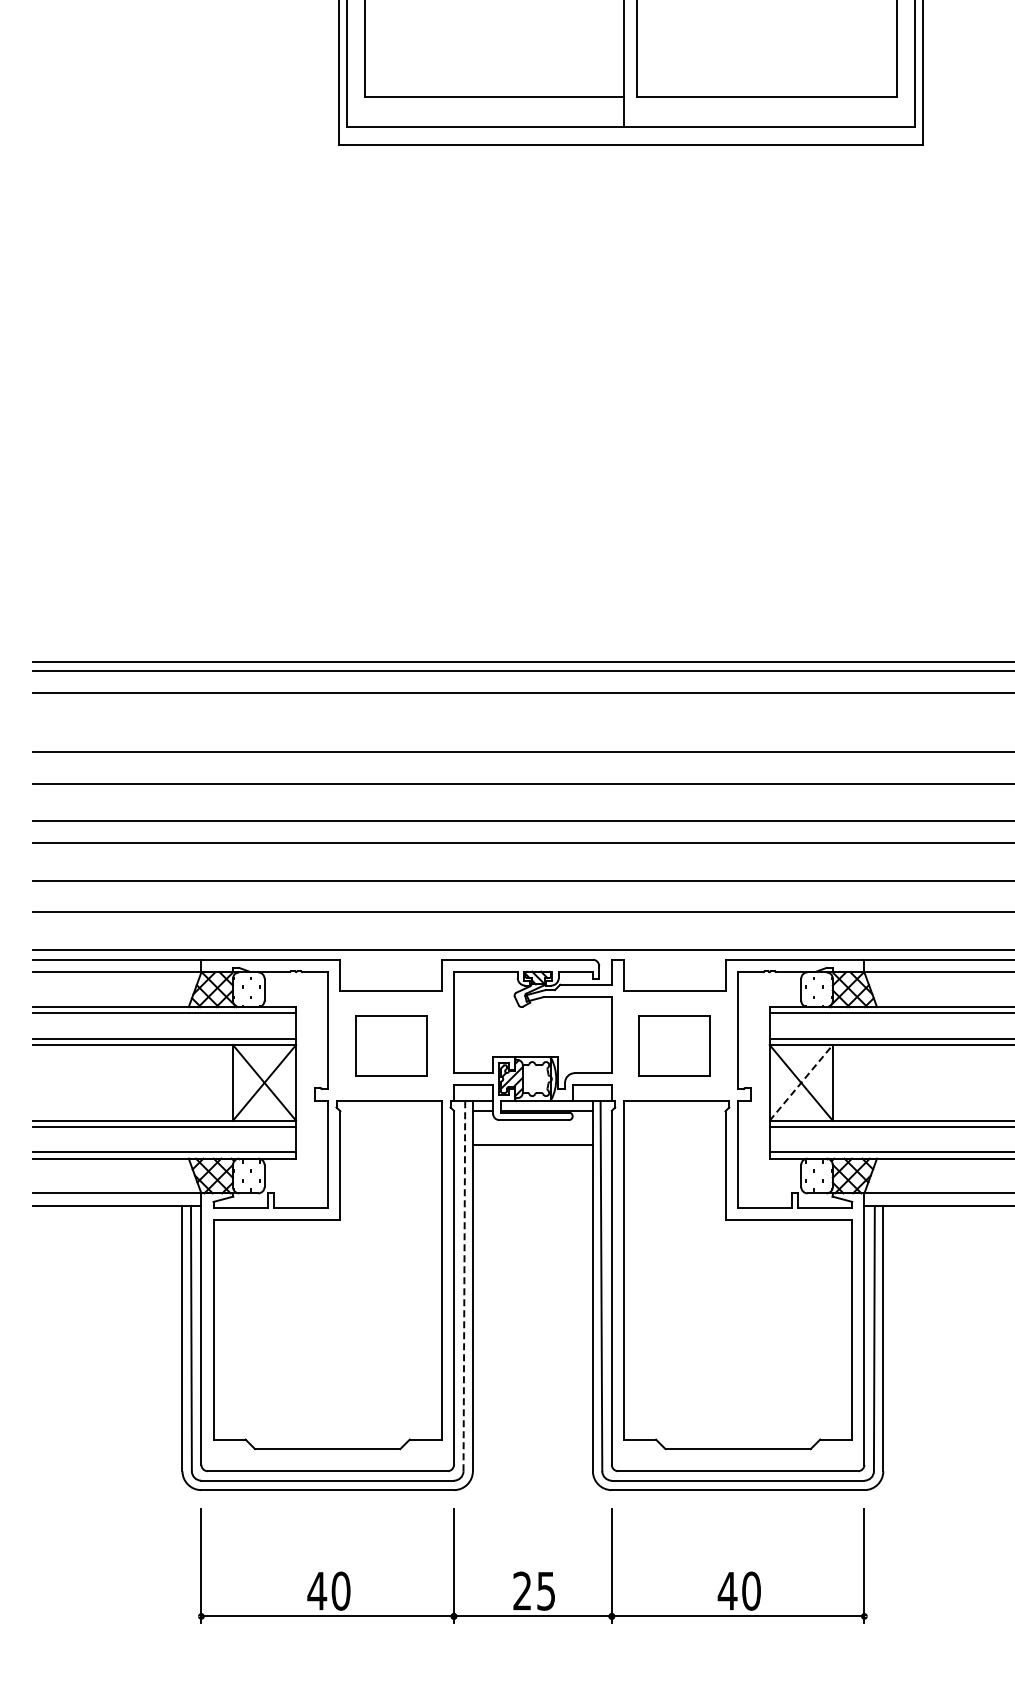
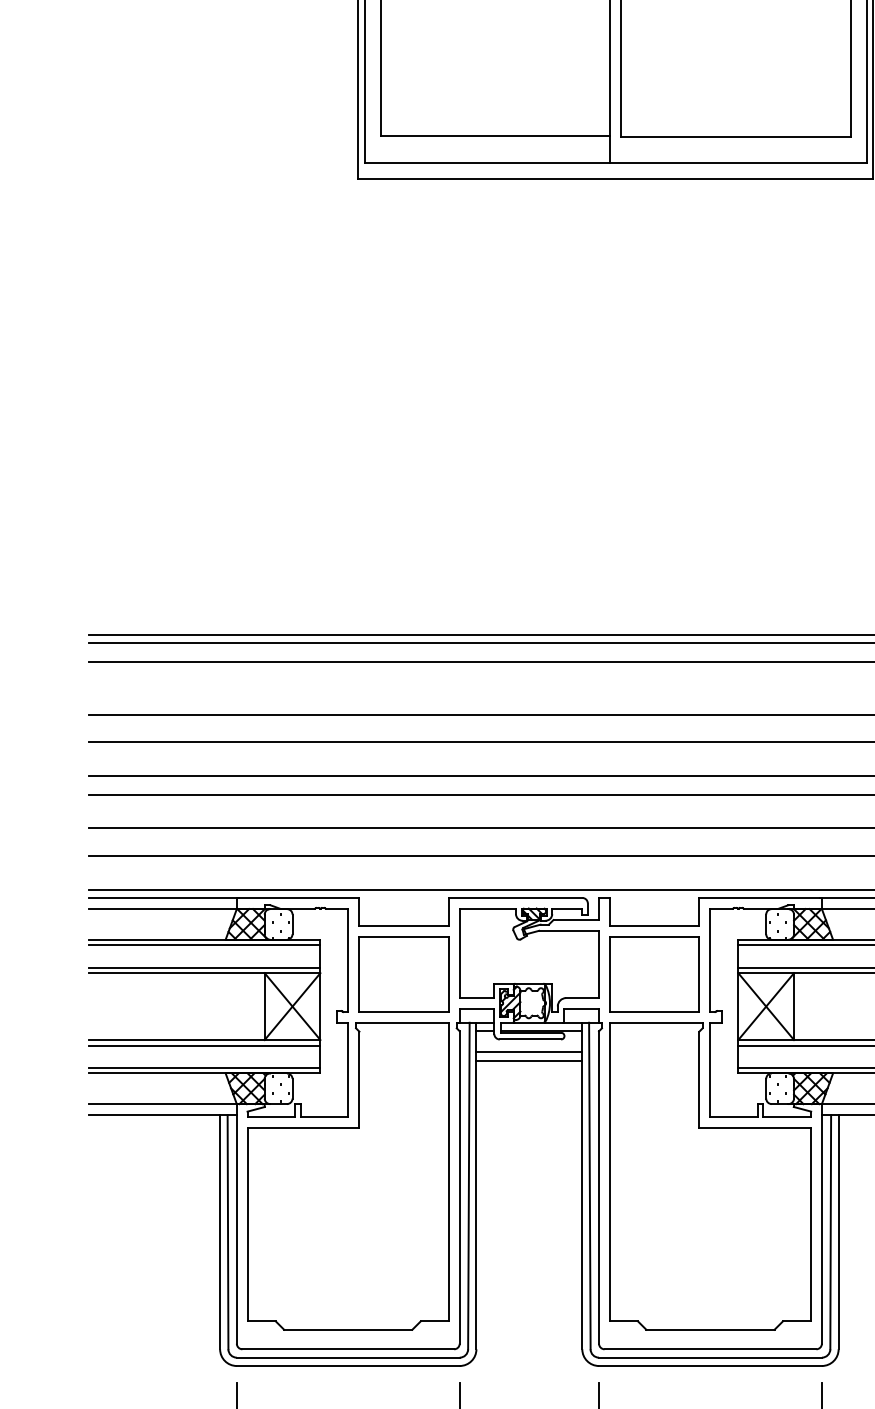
part: (390, 1046) -> (403, 974), size x1.43
part: (674, 1046) -> (654, 974), size x1.43
line: (801, 1082) -> (766, 1006), dashed -> solid
line: (532, 1134) -> (529, 1052), added
line: (464, 1285) -> (469, 1185), dashed -> solid

